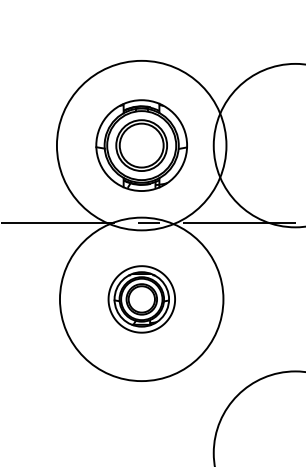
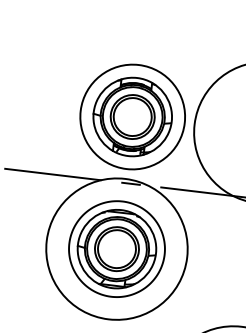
circle: (141, 145) -> (132, 116), size x0.71
part: (141, 299) -> (116, 249), size x1.67

